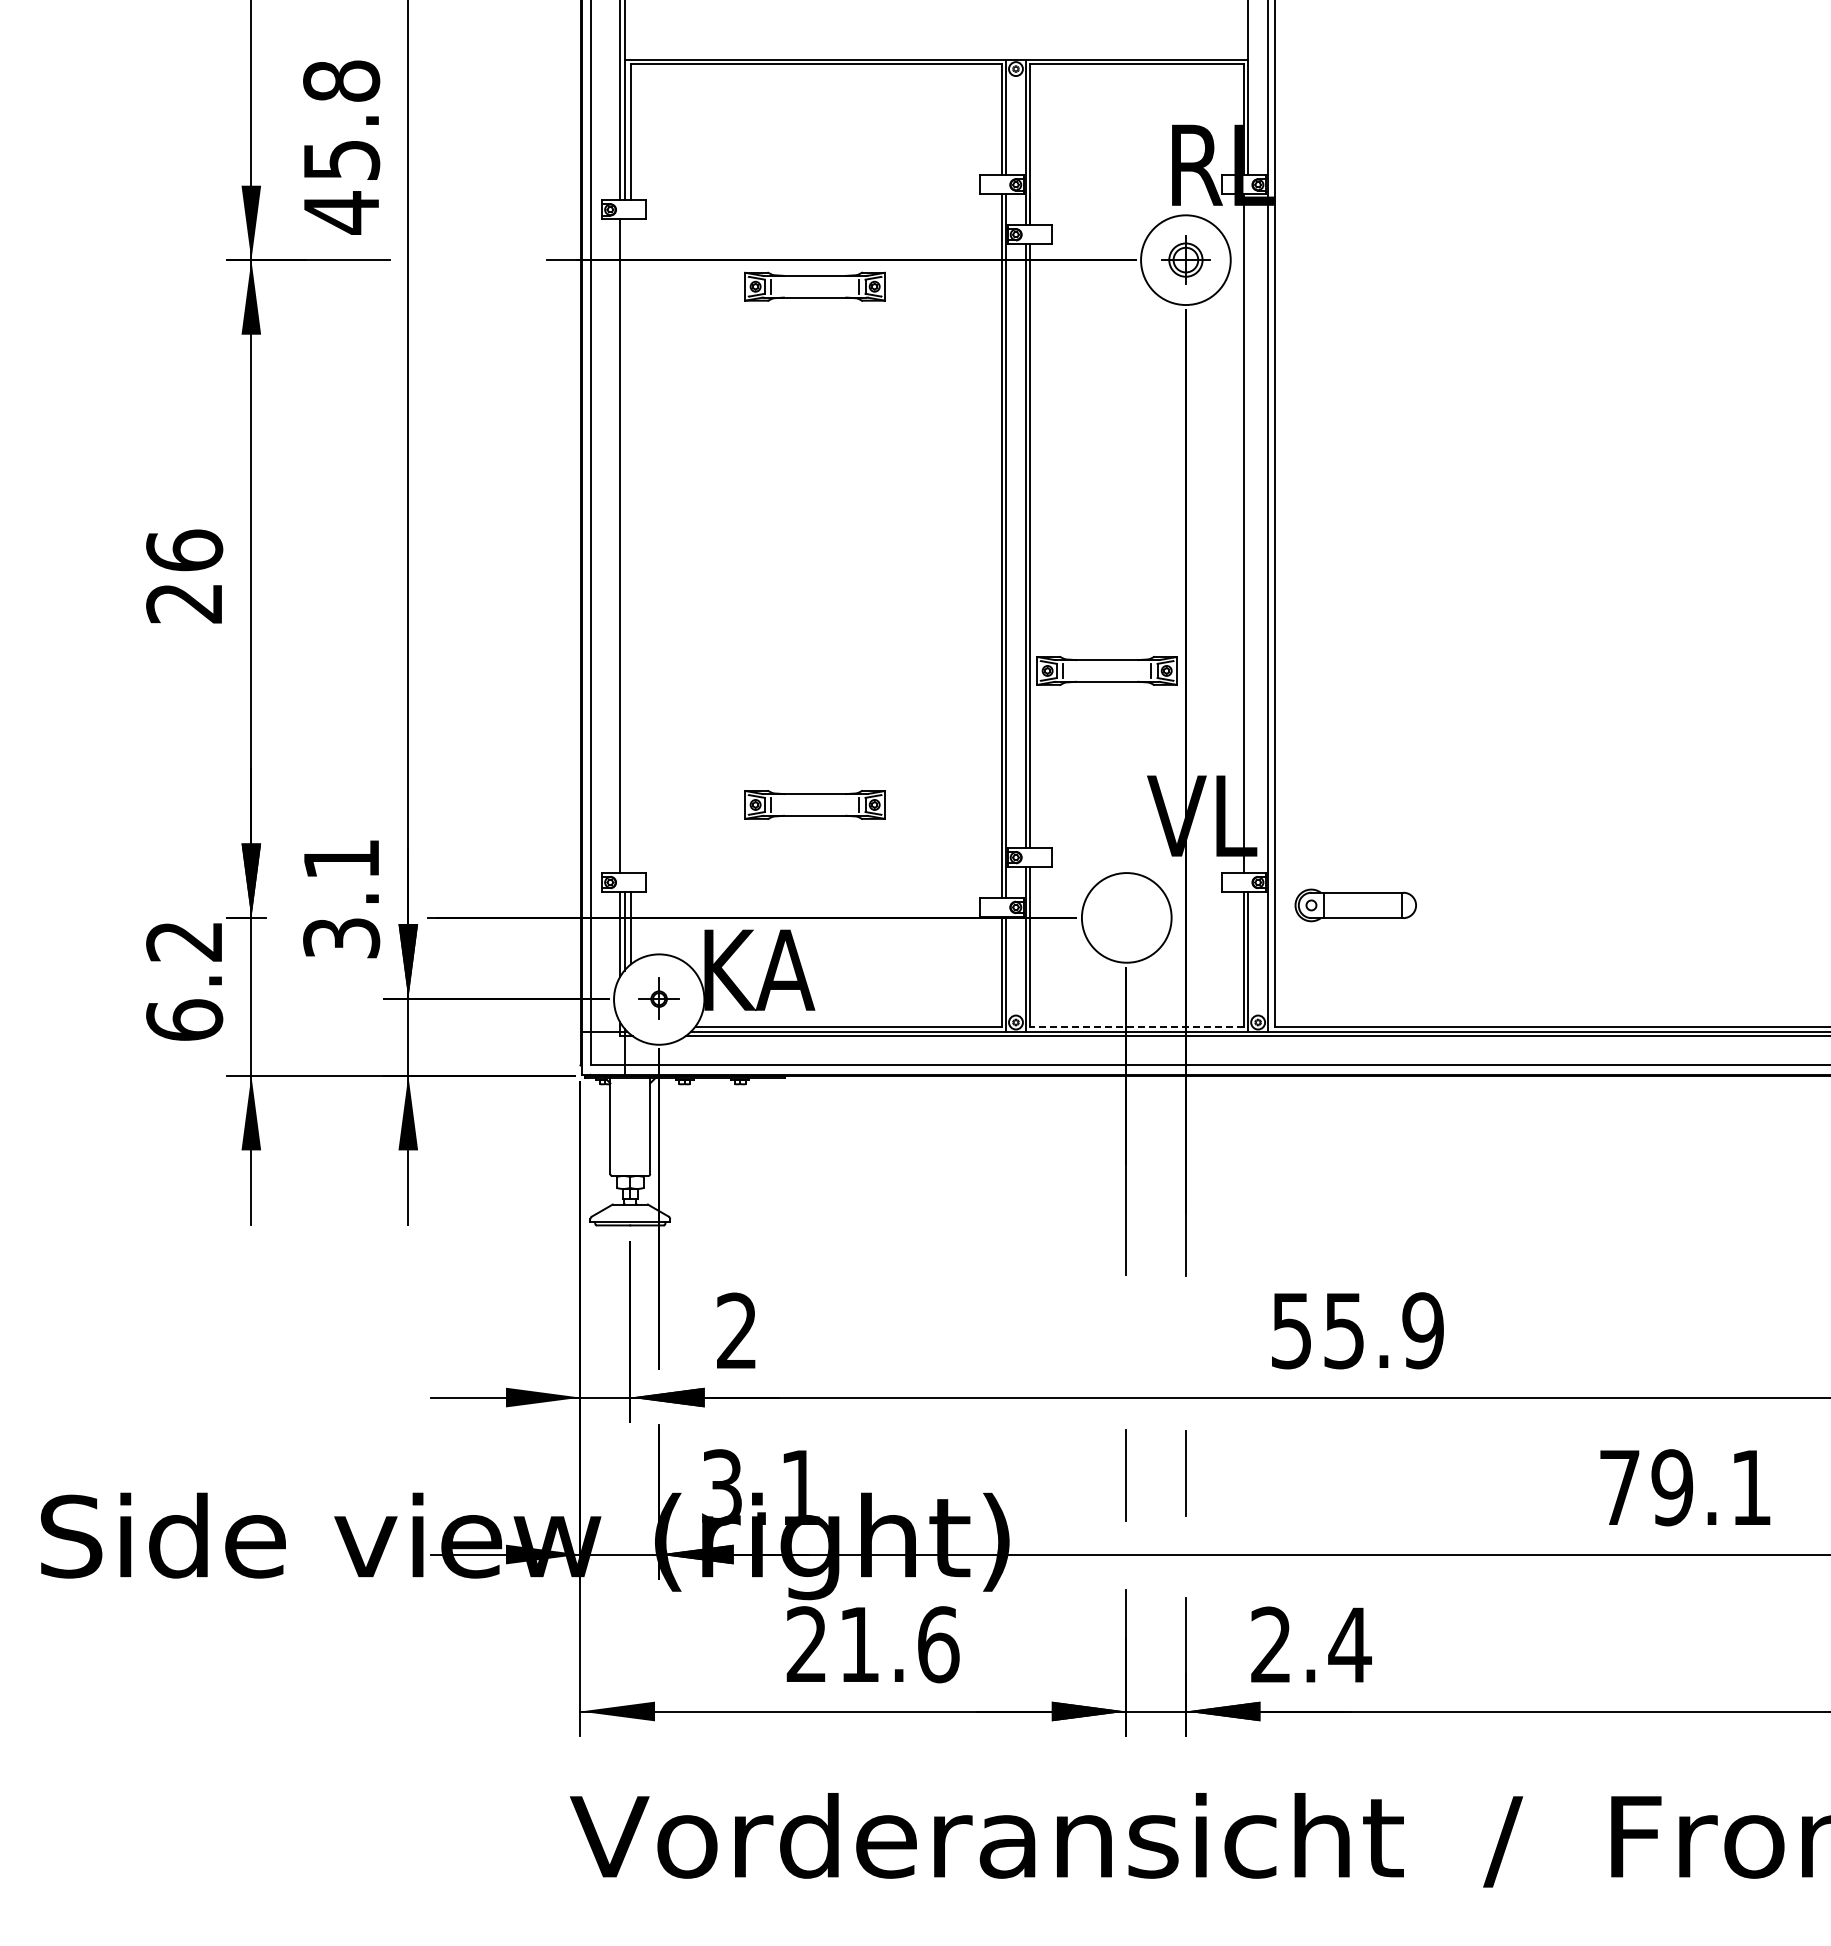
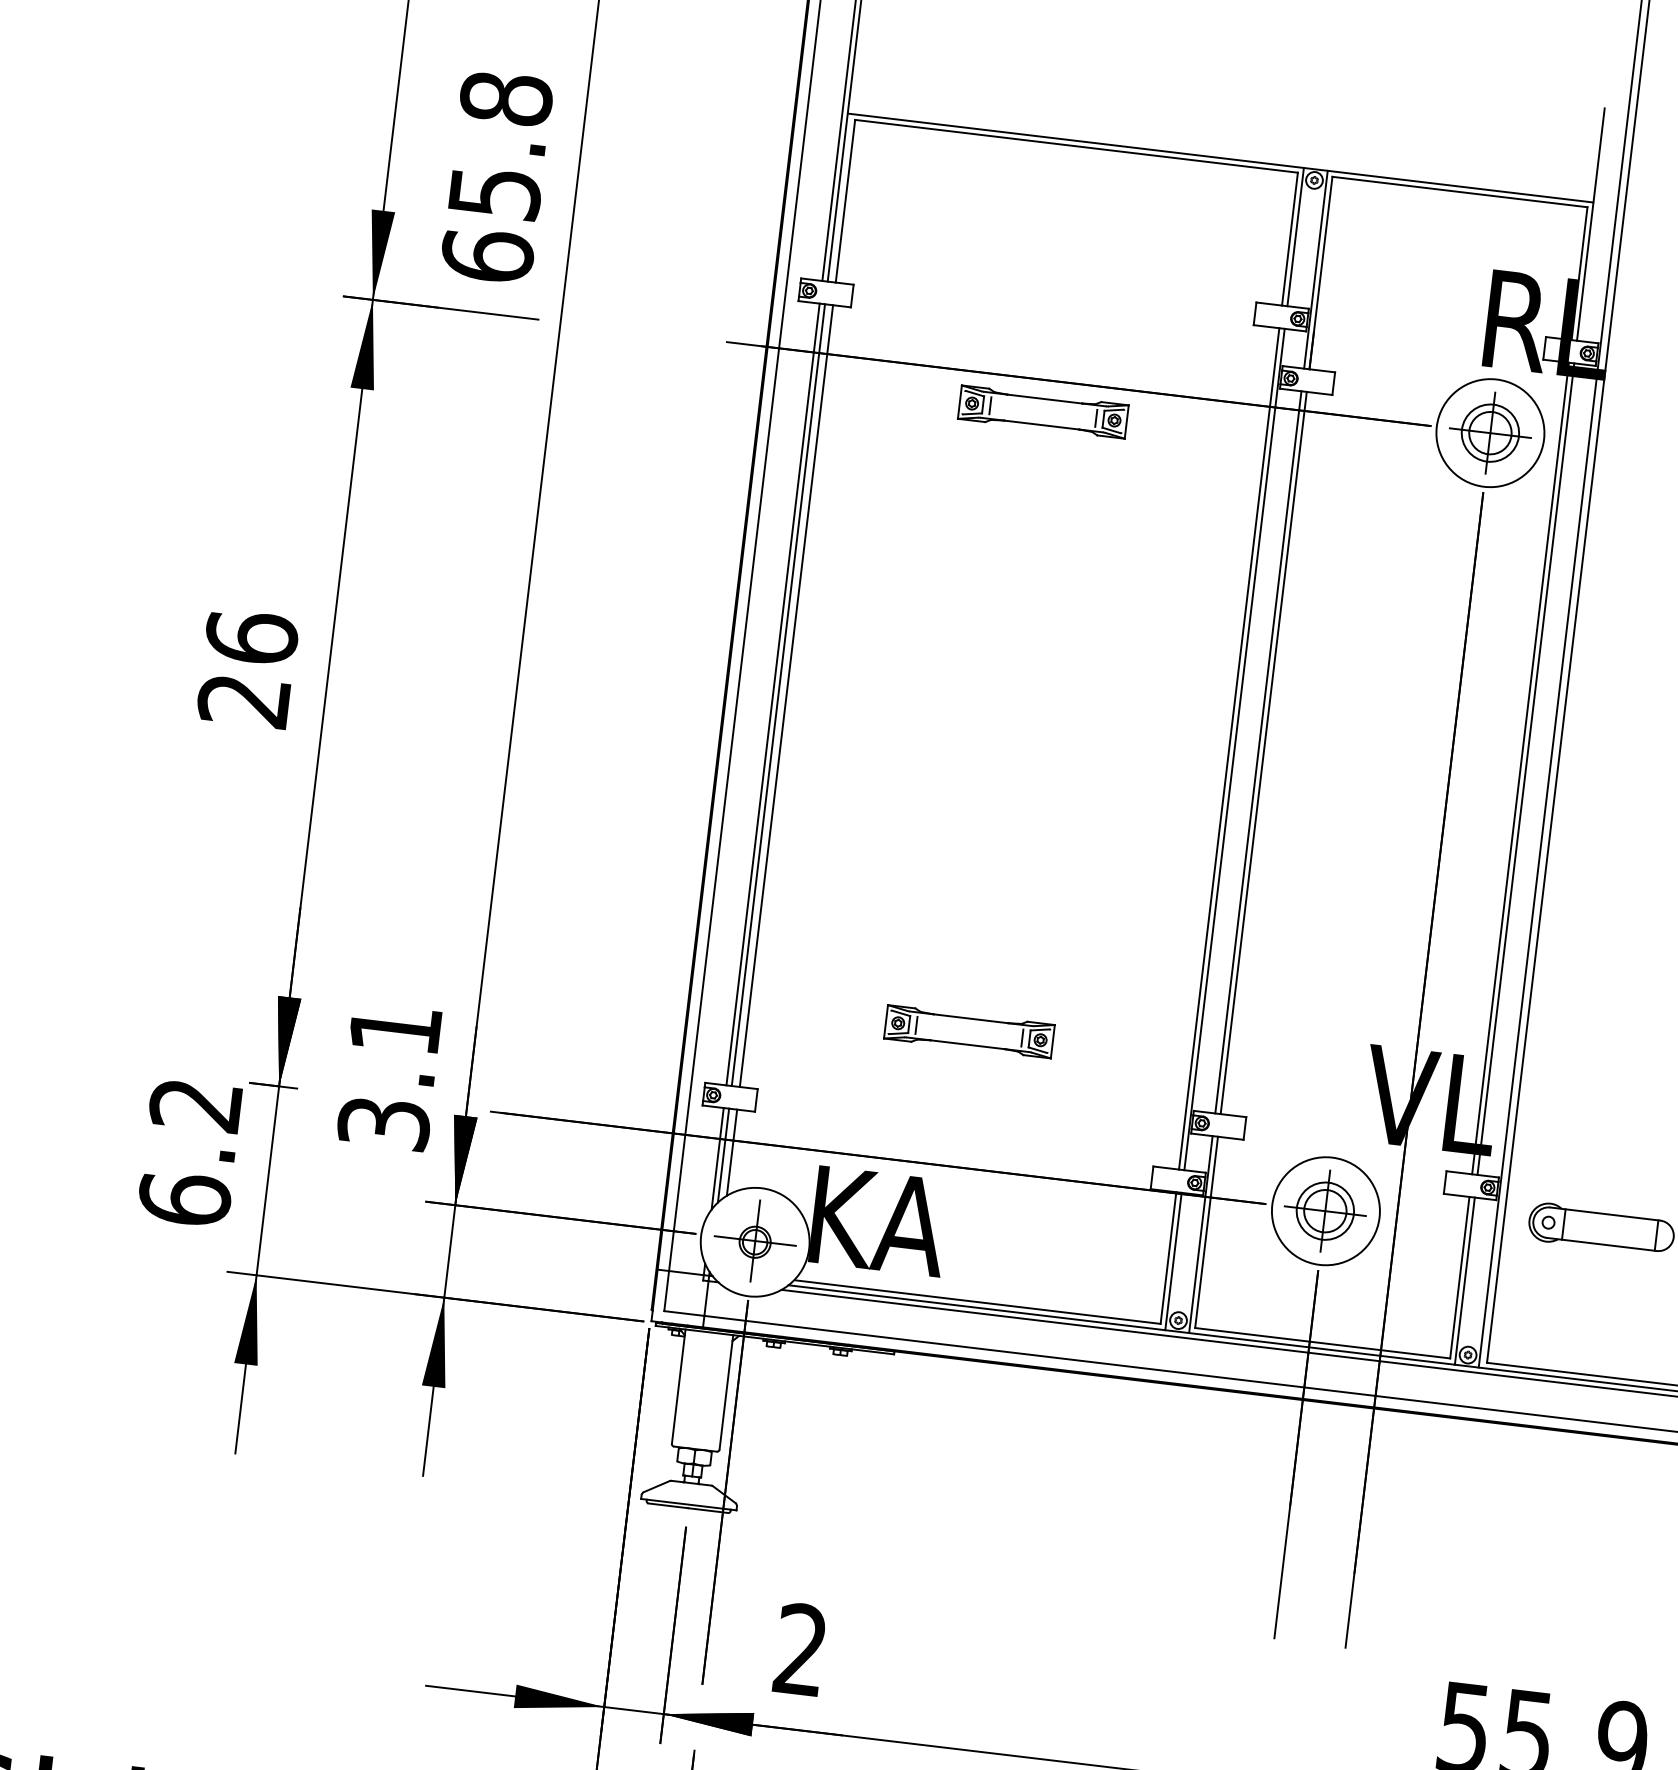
text: (341, 212) -> (487, 255), 45.8 -> 65.8
part: (1185, 259) -> (1490, 432), size x1.43
line: (1248, 533) -> (1526, 768), added
line: (624, 546) -> (778, 695), added
line: (631, 546) -> (786, 696), added
part: (1106, 670) -> (1336, 912), removed
part: (1125, 917) -> (1324, 1210), added
part: (658, 998) -> (754, 1240), size x1.67
line: (1137, 1027) -> (1323, 1343), dashed -> solid

